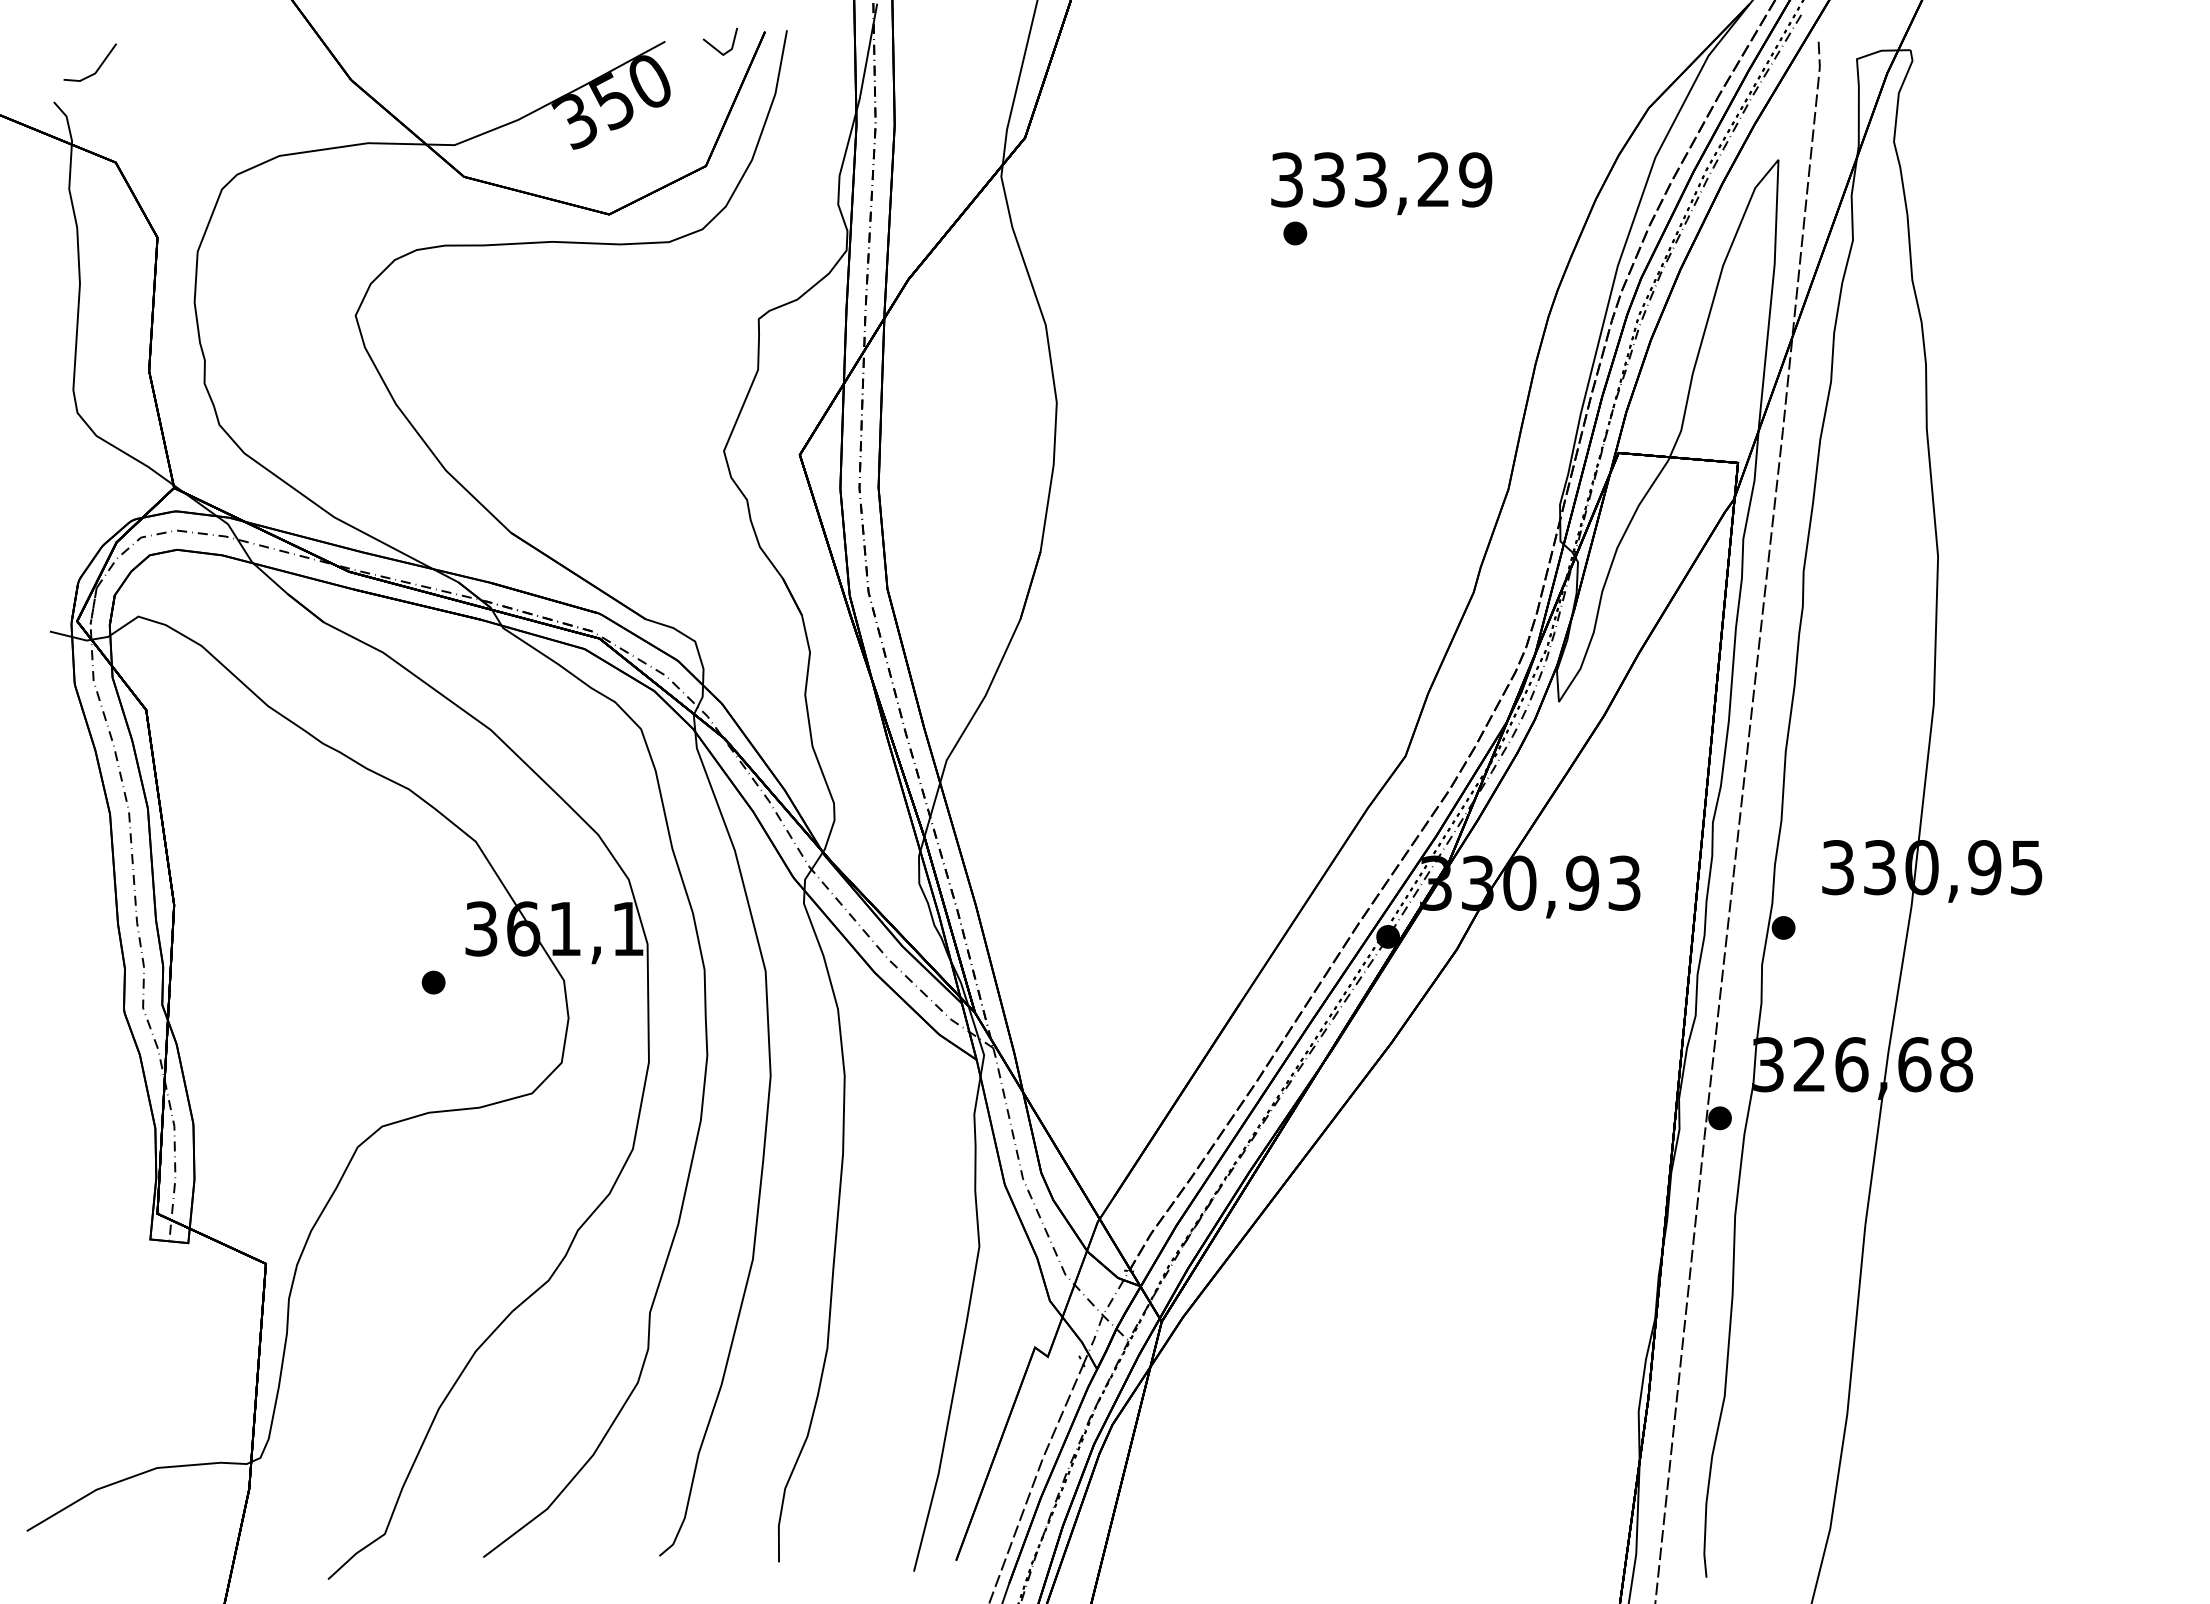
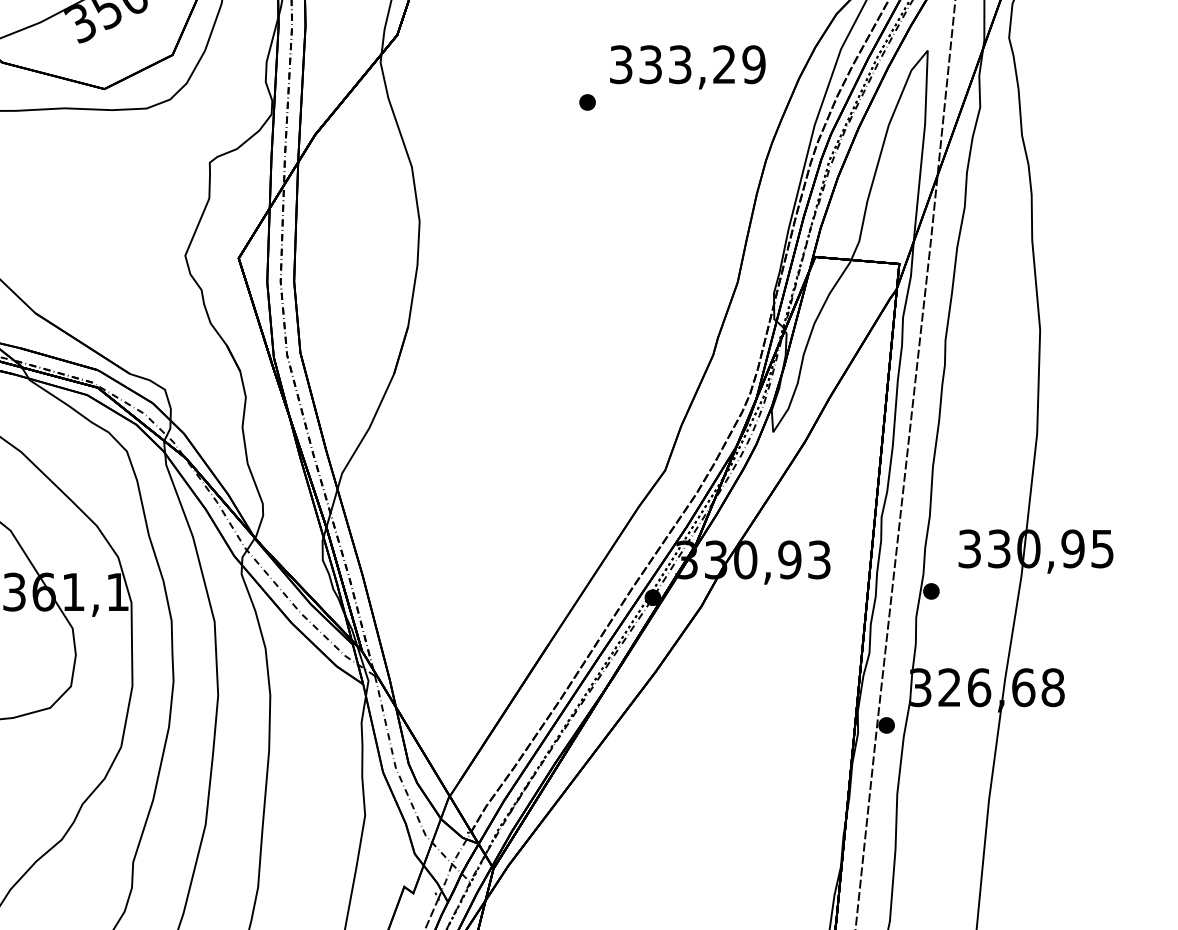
text: (1381, 183) -> (687, 67), moved

